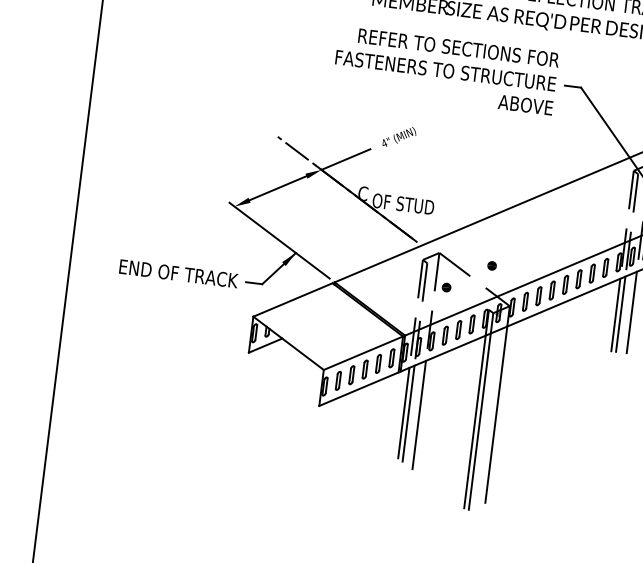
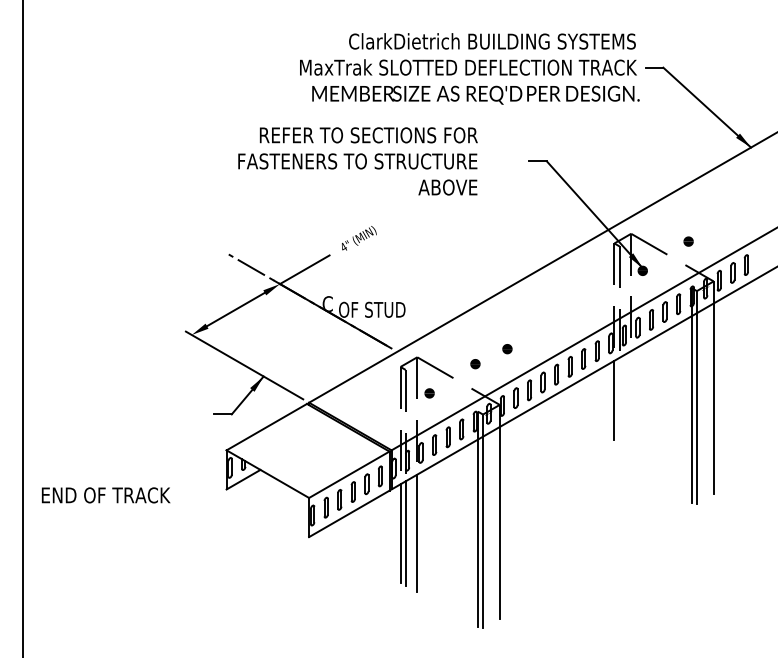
text: (445, 70) -> (357, 161), moved
part: (523, 256) -> (507, 349), added
text: (179, 273) -> (106, 495), moved
line: (632, 312) -> (631, 395), removed
line: (620, 314) -> (619, 398), removed

